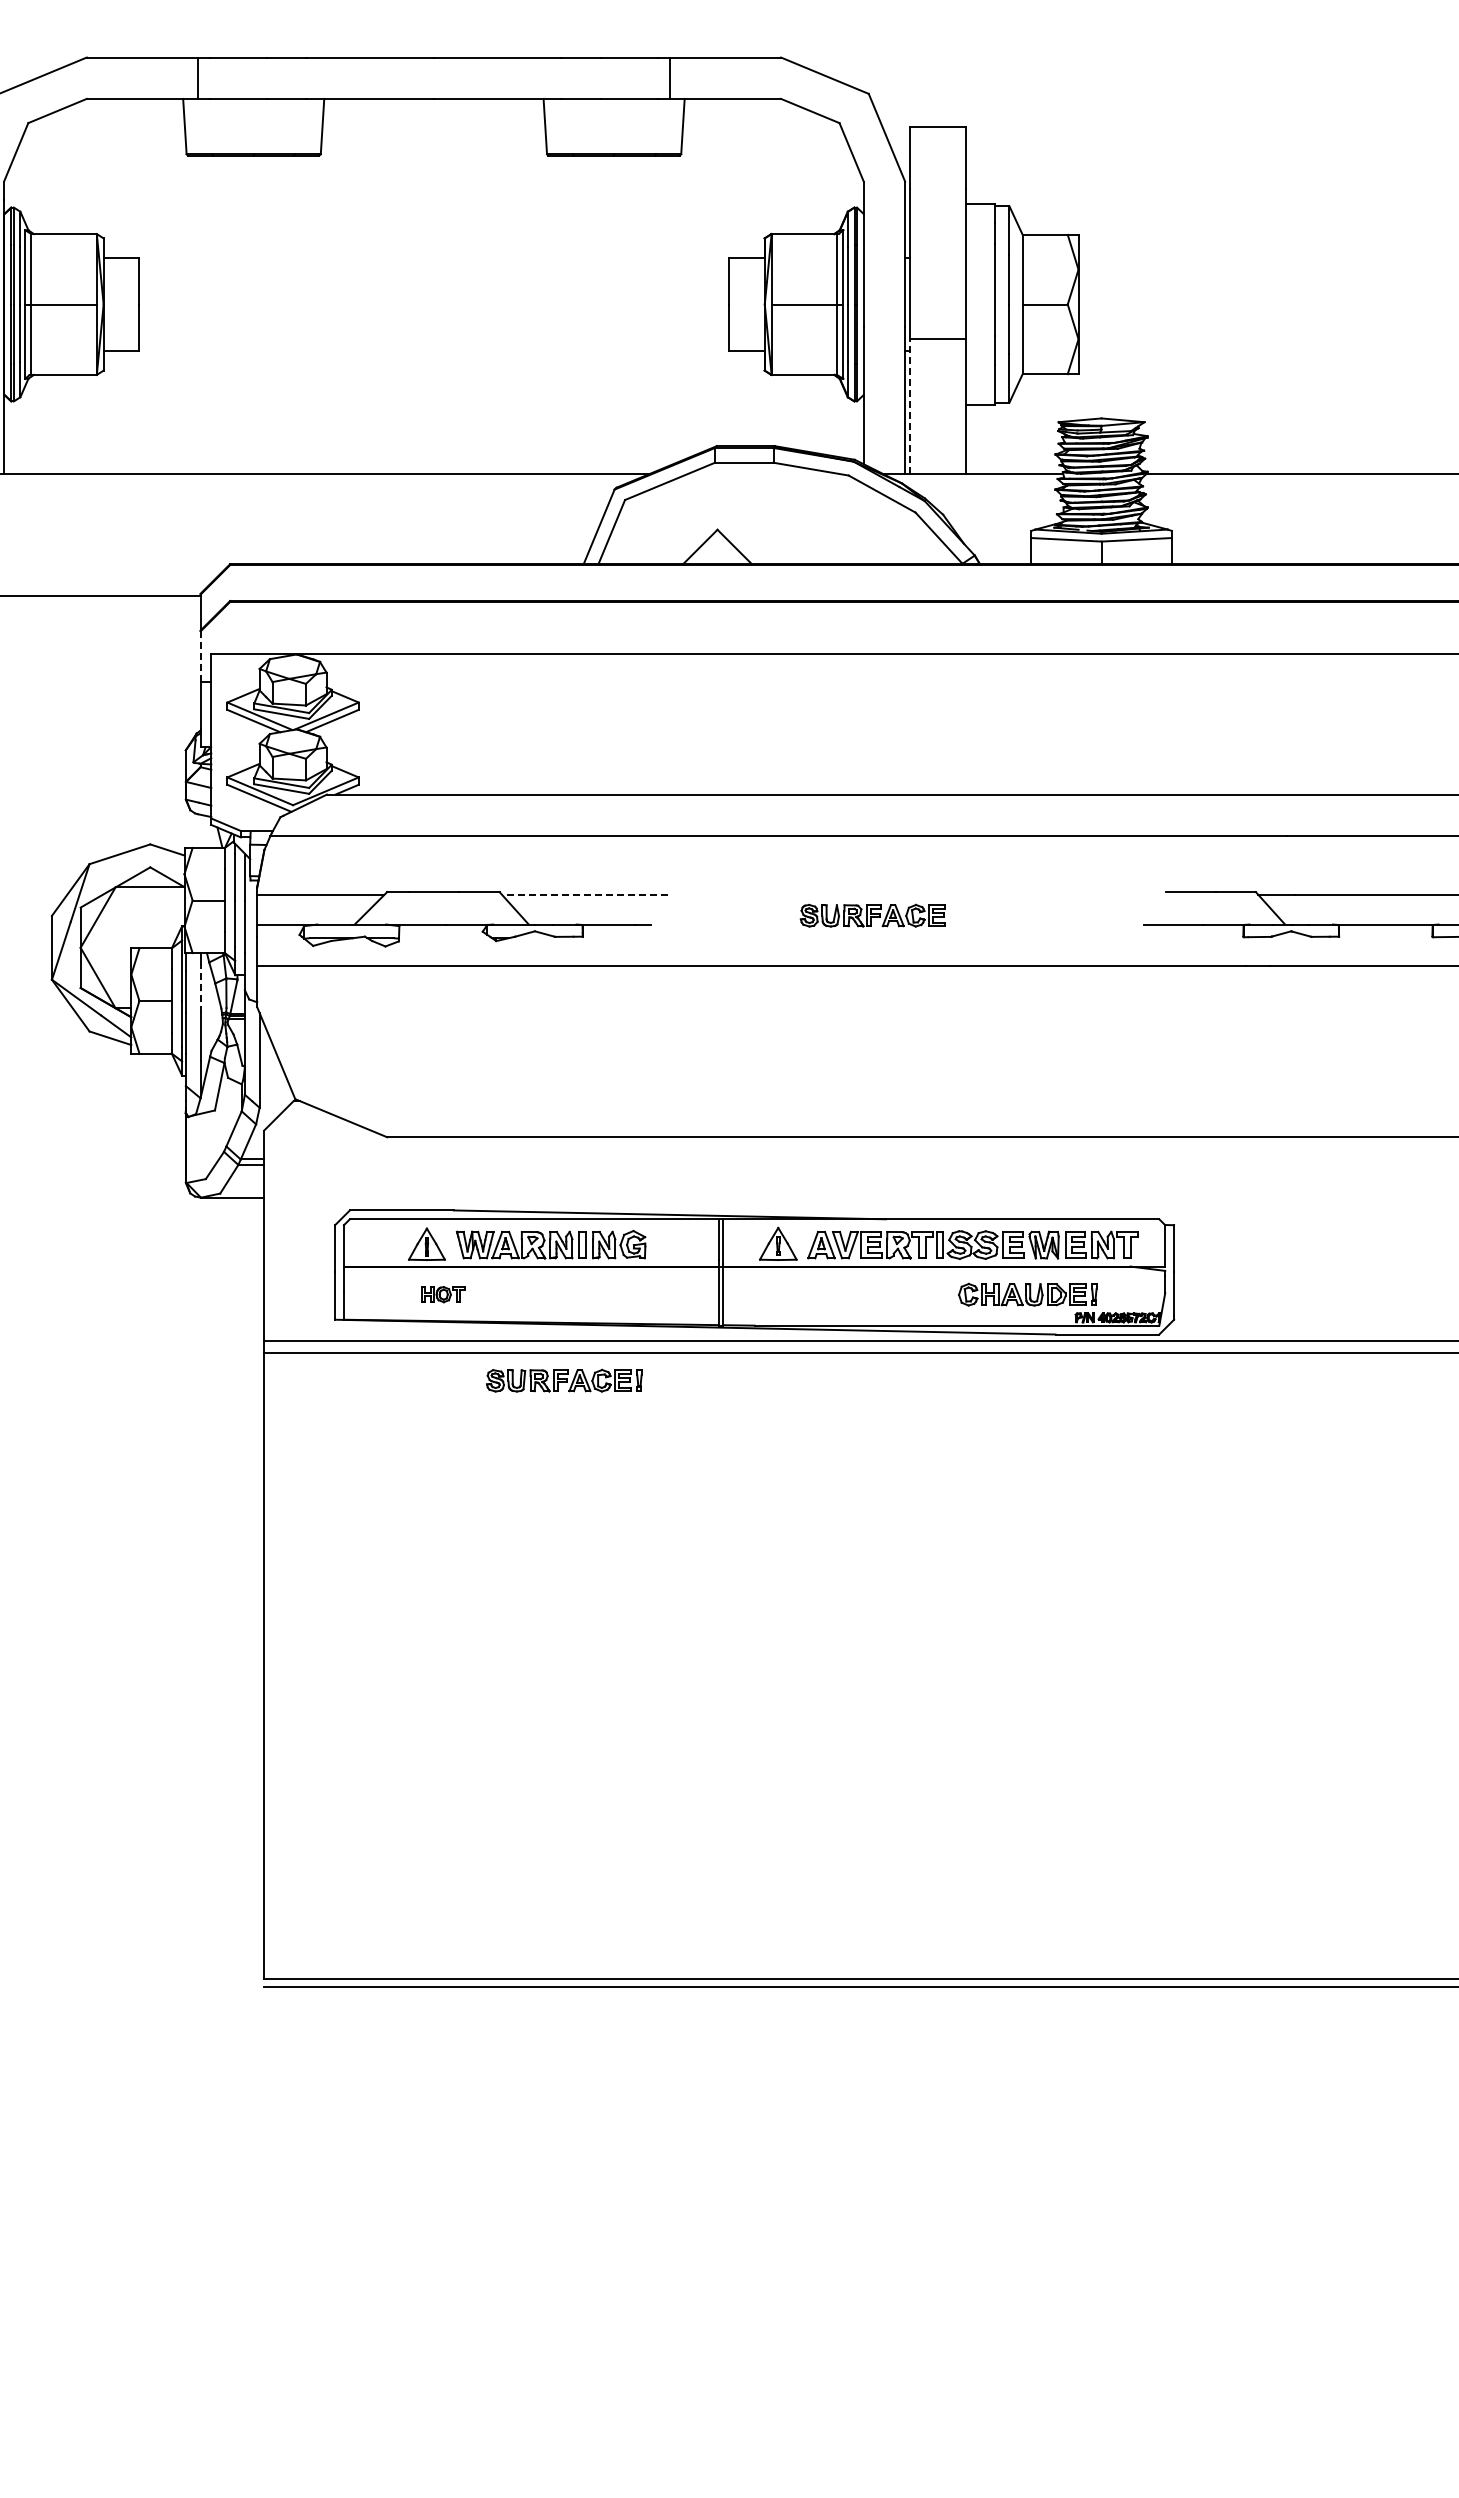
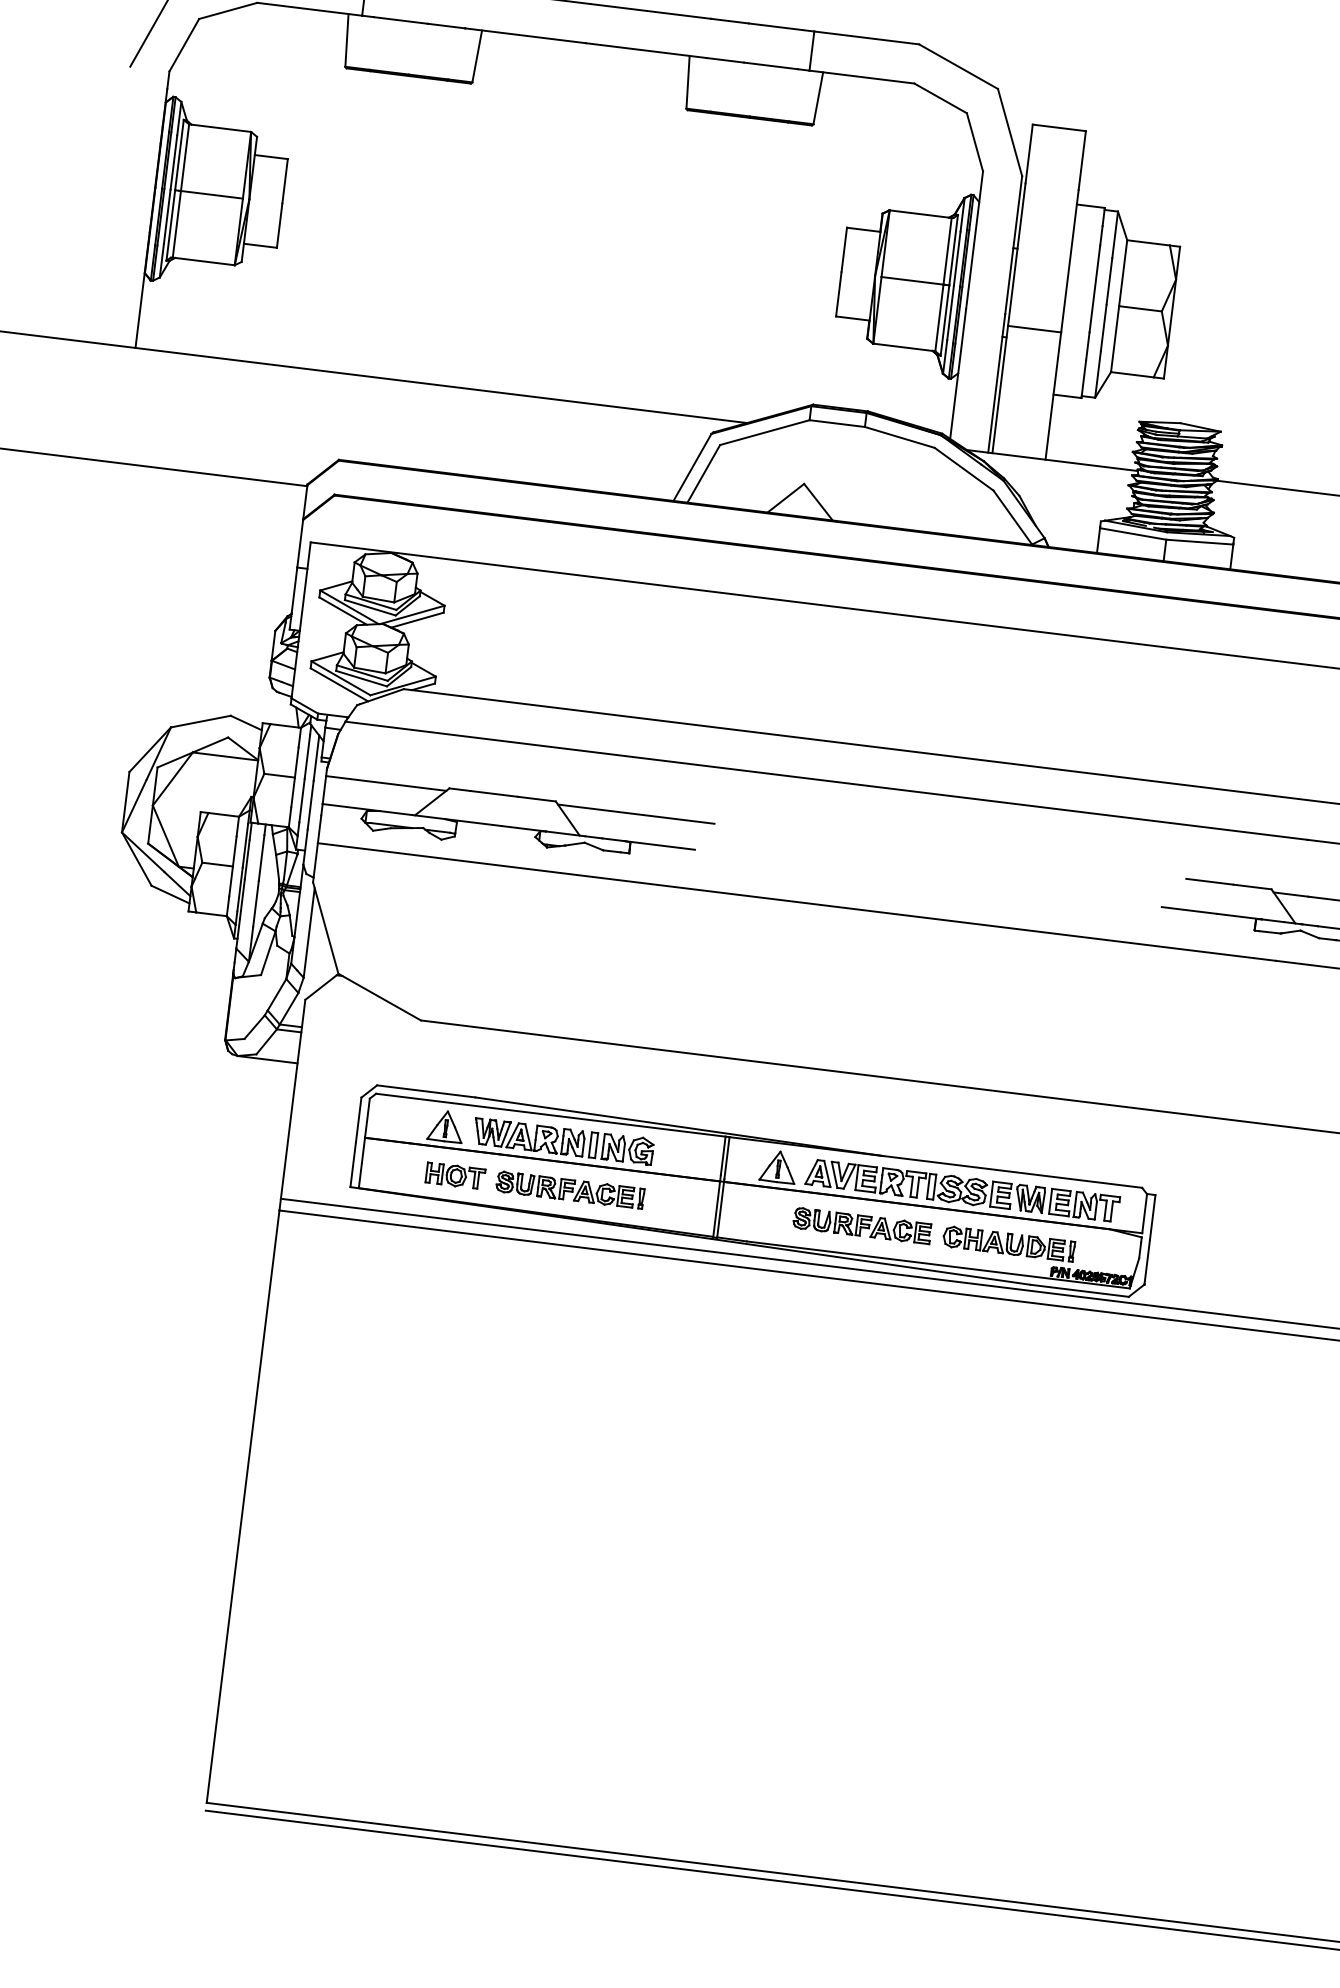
line: (909, 405) -> (1000, 388), dashed -> solid
line: (200, 656) -> (300, 543), dashed -> solid
line: (584, 895) -> (635, 814), dashed -> solid
part: (872, 915) -> (861, 1225), moved
line: (200, 988) -> (261, 857), dashed -> solid
part: (443, 1294) -> (455, 1175), size x1.43
part: (564, 1380) -> (570, 1189), moved

